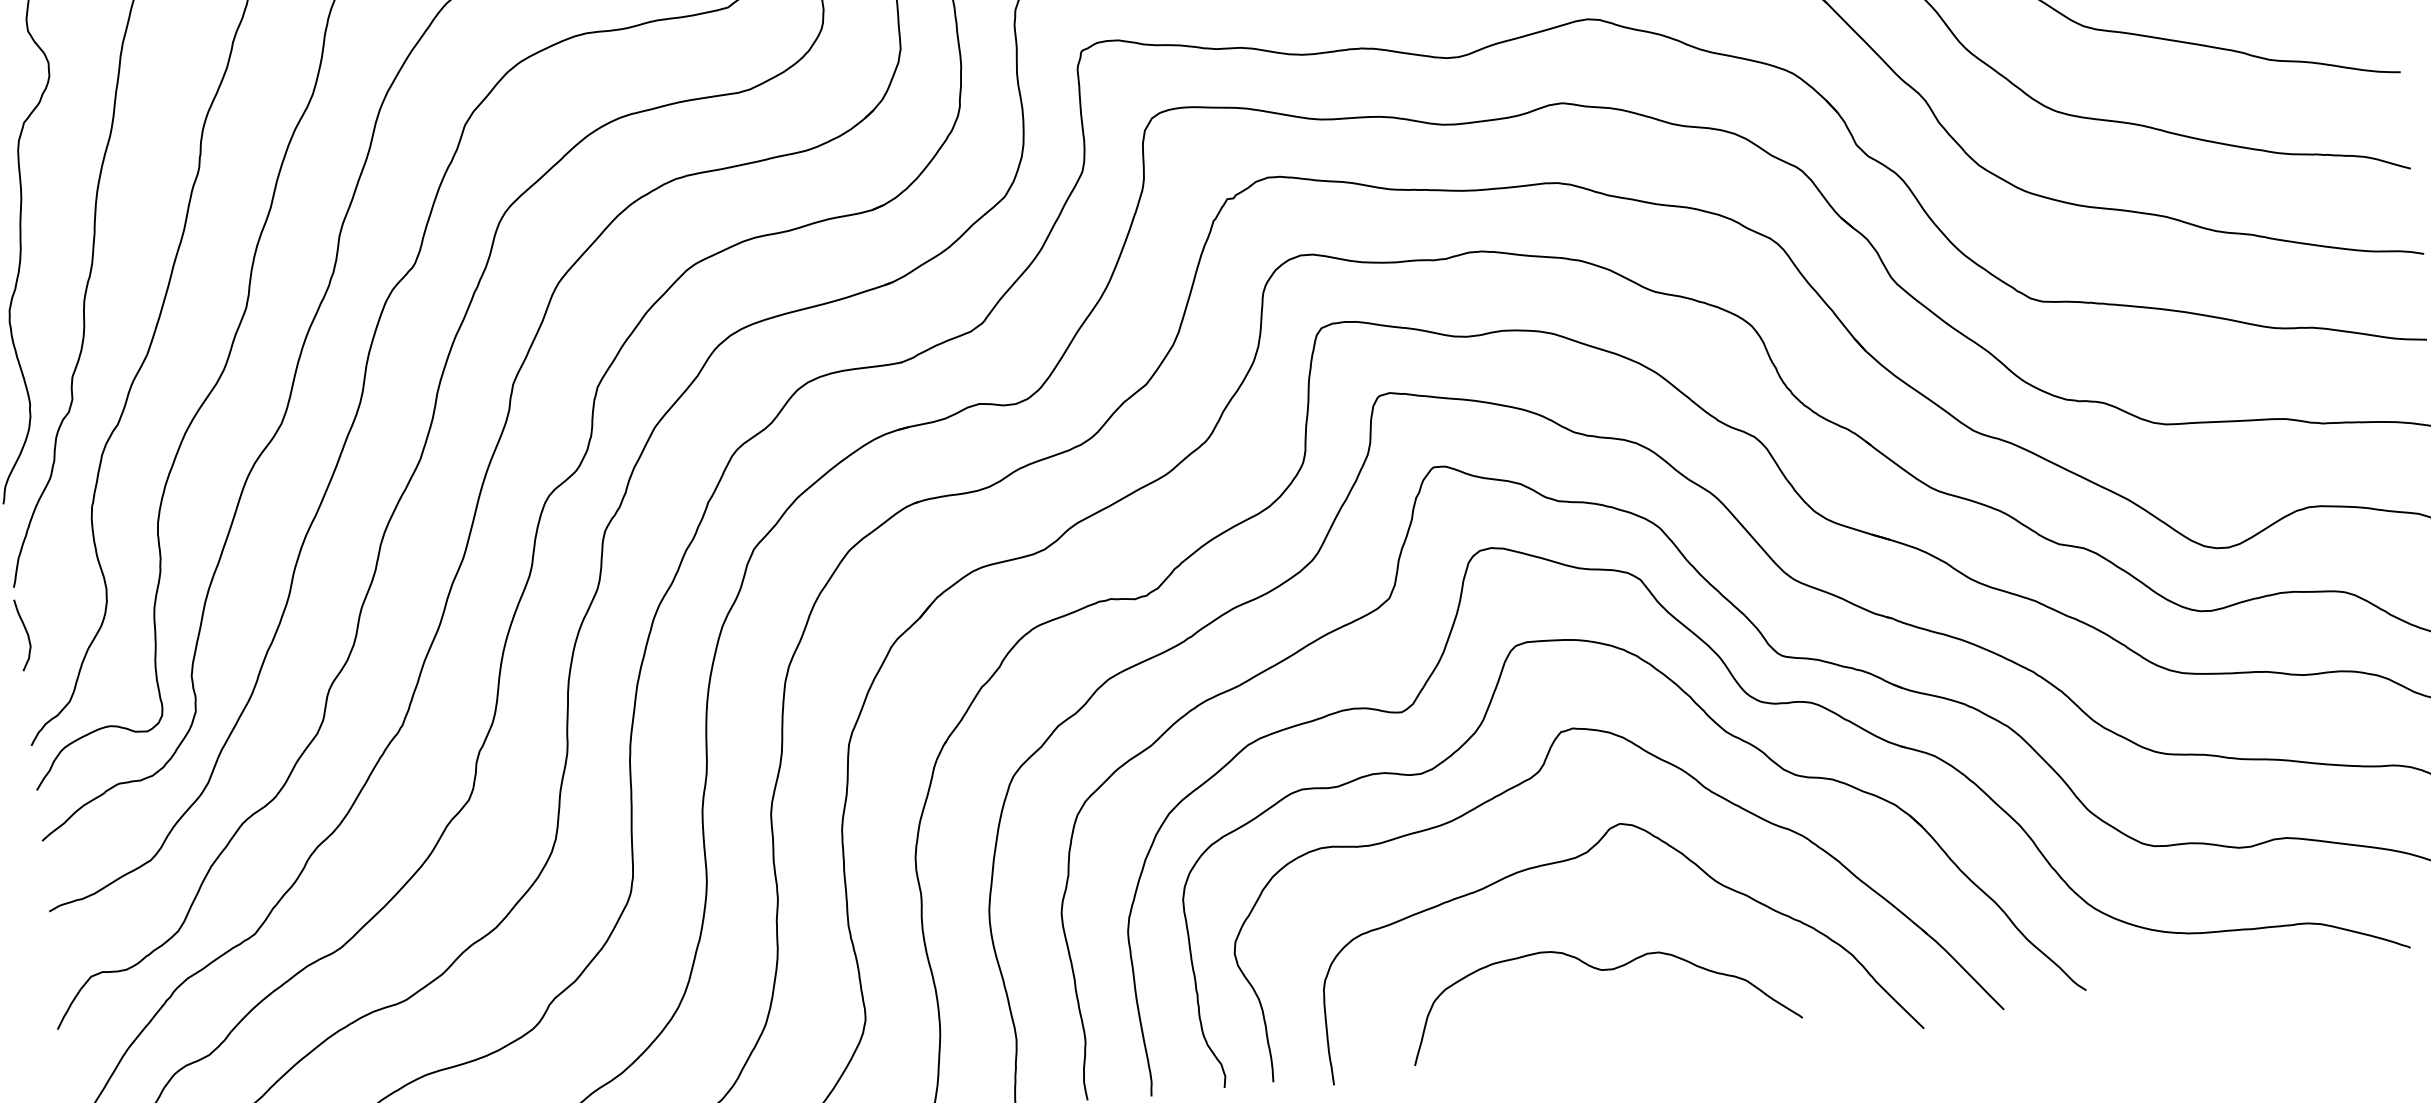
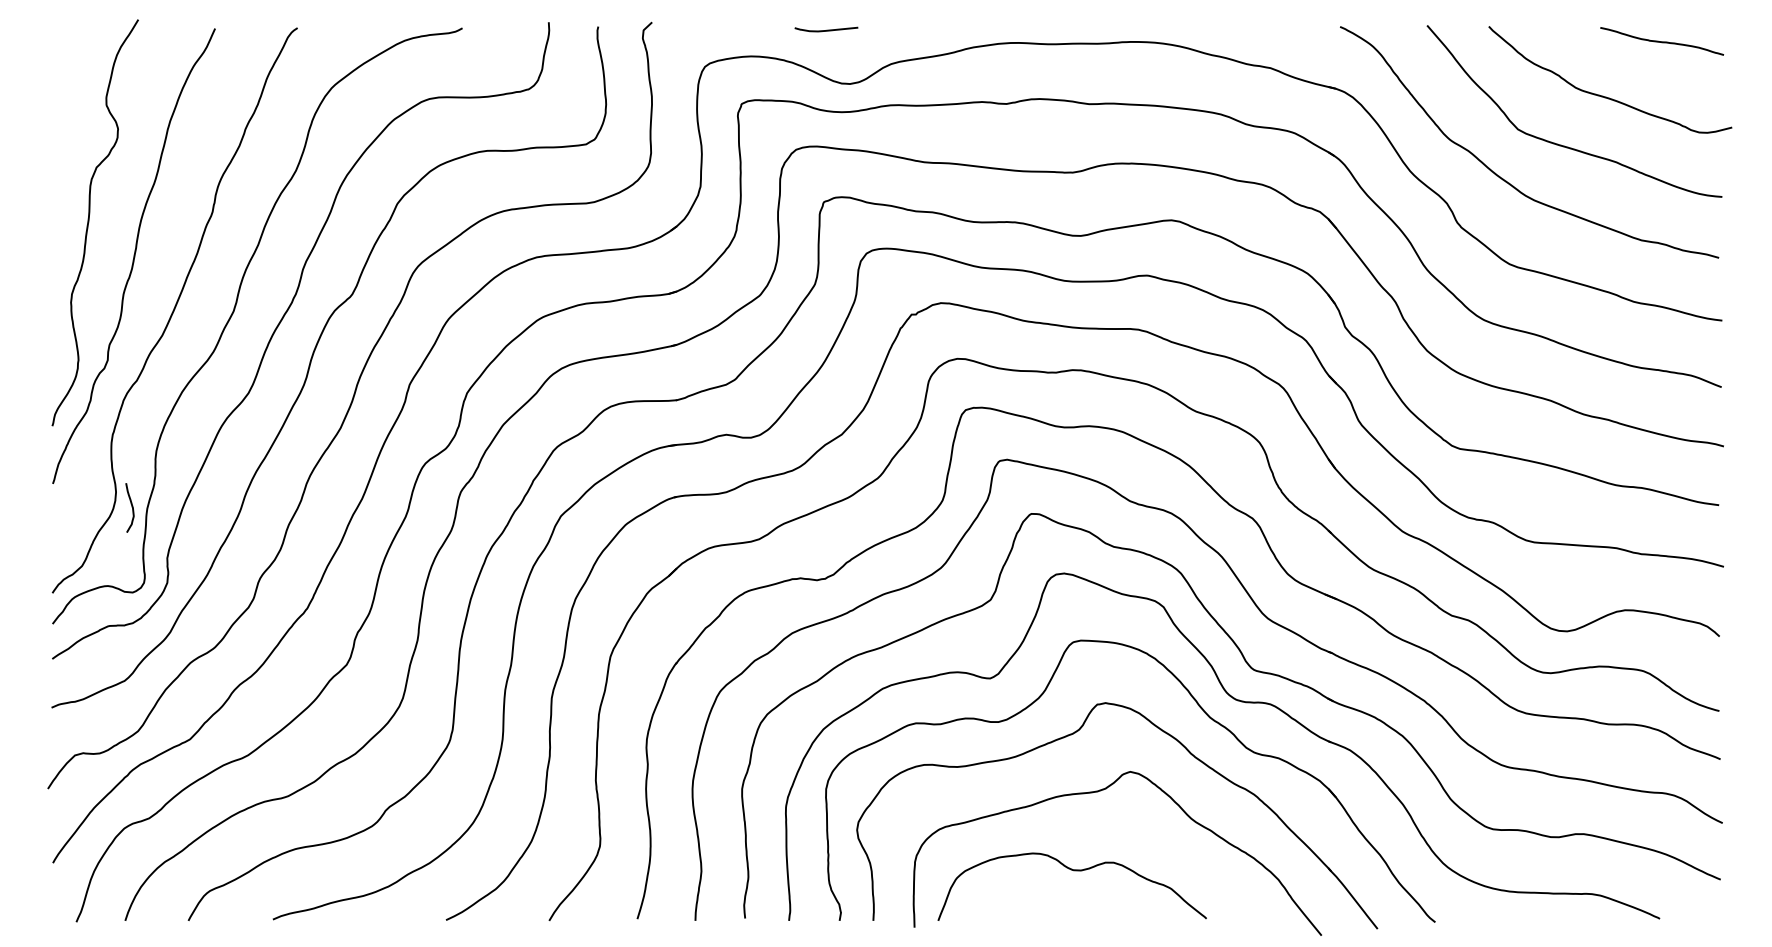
curve: (25, 634) -> (131, 507), moved
curve: (1602, 971) -> (1073, 871), moved

